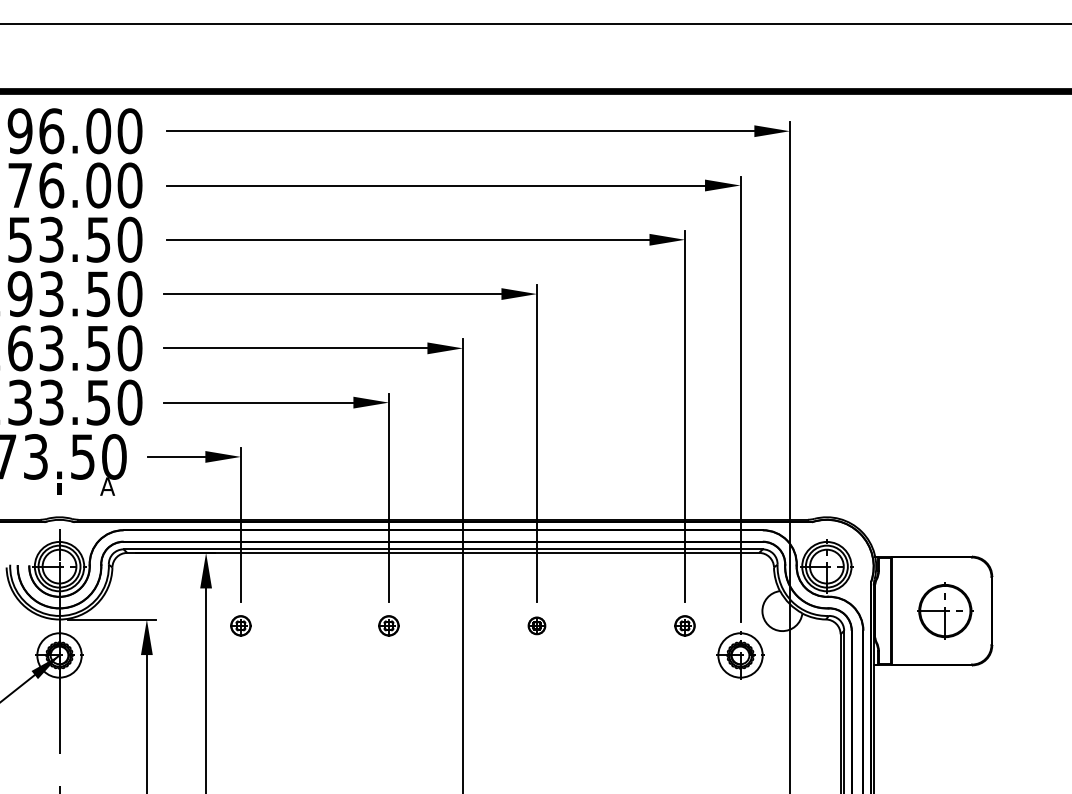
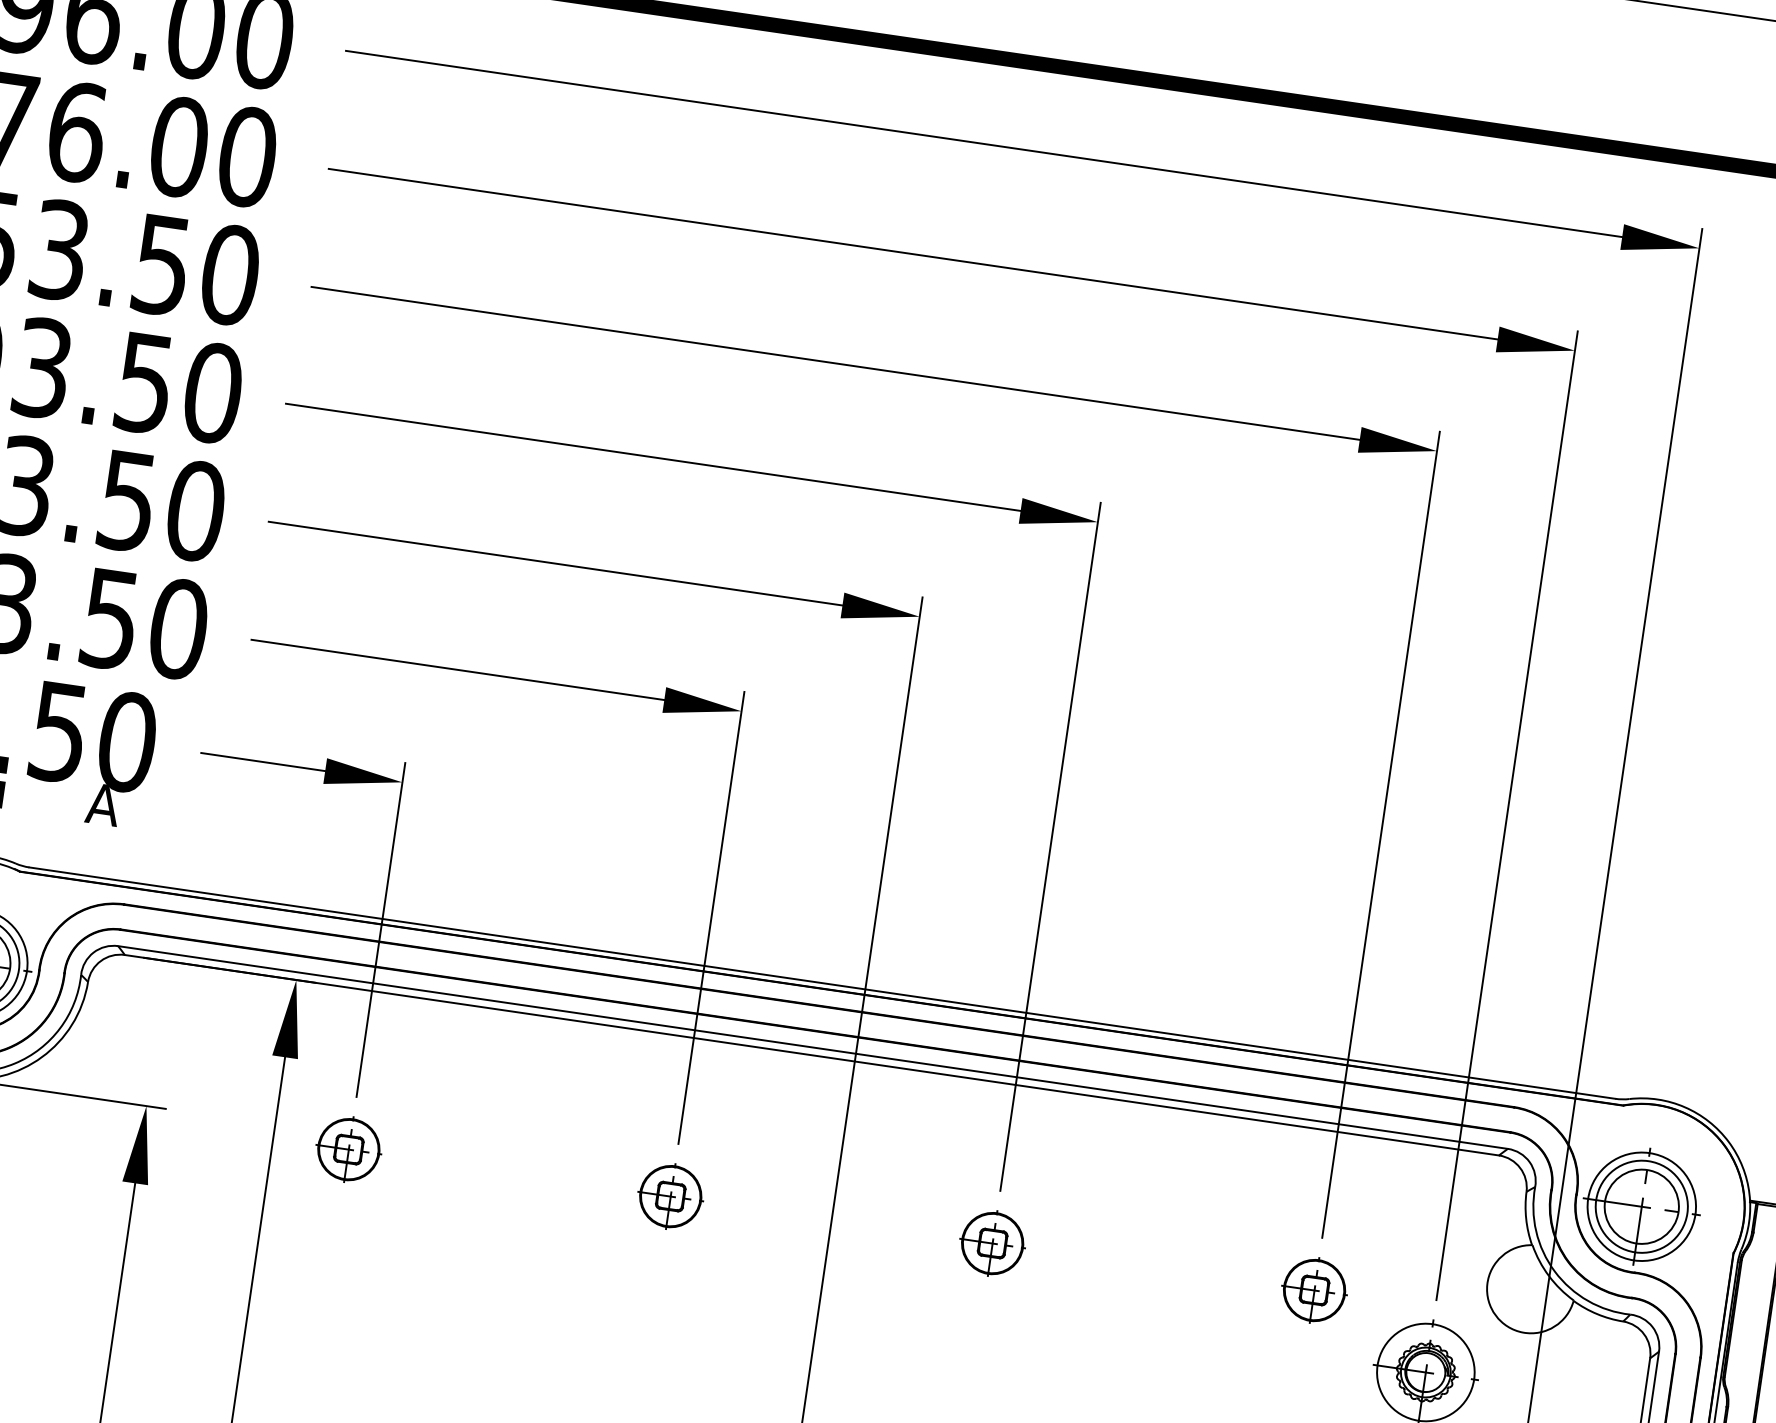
part: (240, 625) -> (348, 1148), size x1.43
part: (388, 625) -> (669, 1195), size x1.43
part: (536, 625) -> (991, 1242), size x1.67
part: (684, 625) -> (1313, 1289), size x1.43

